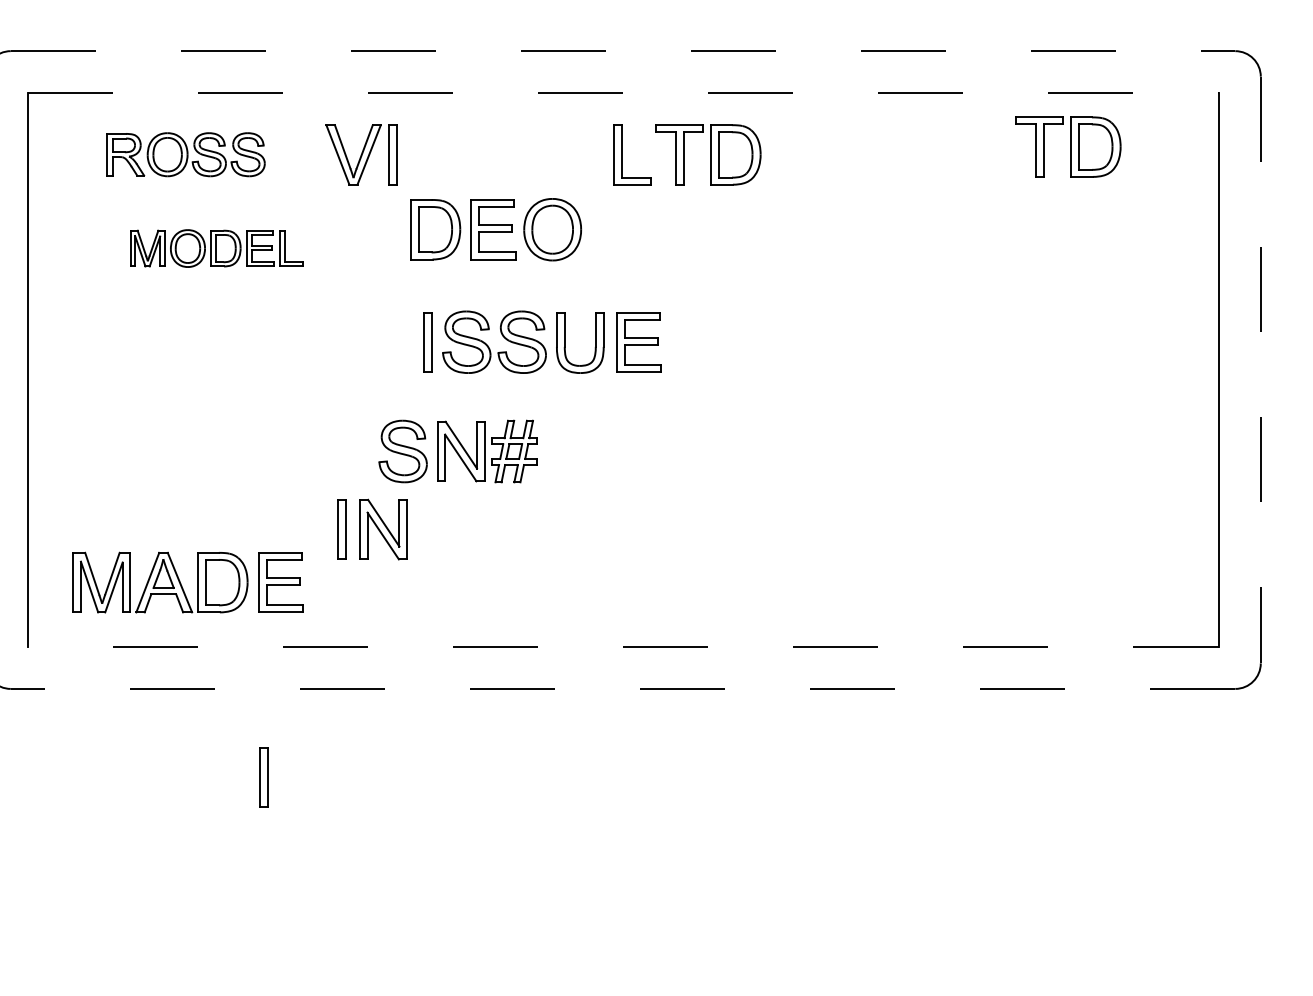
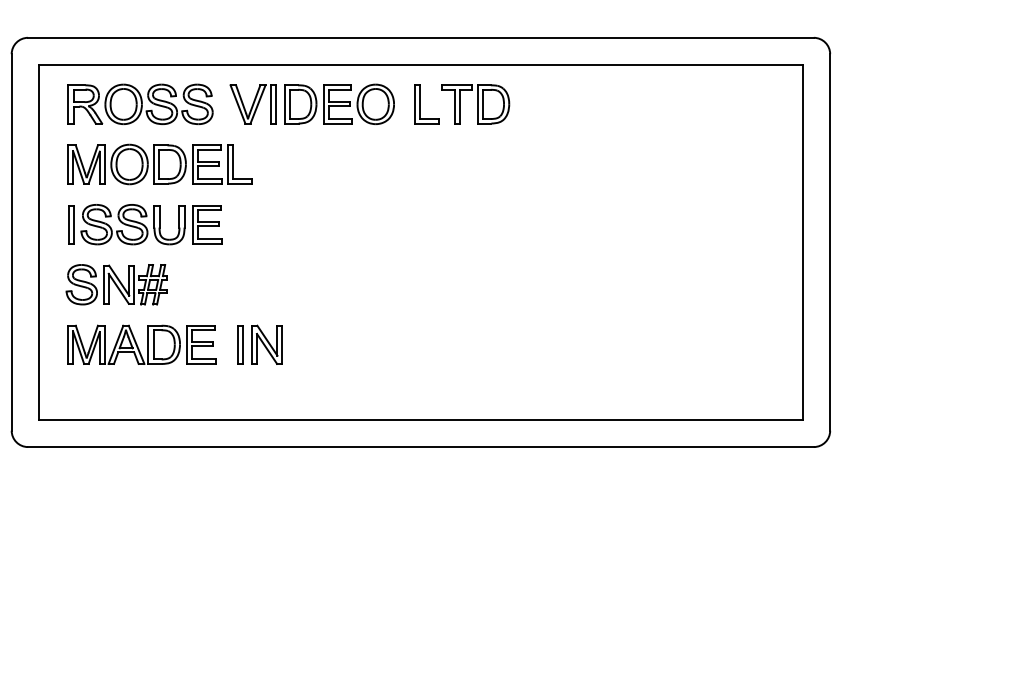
line: (622, 50) -> (420, 37), dashed -> solid
line: (623, 92) -> (421, 64), dashed -> solid
part: (1068, 147) -> (706, 99), removed
part: (186, 153) -> (140, 103), size x1.43
part: (496, 228) -> (339, 103), moved
part: (215, 248) -> (159, 164), size x1.67
part: (542, 342) -> (145, 224), moved
line: (1261, 370) -> (830, 242), dashed -> solid
part: (457, 451) -> (116, 284), moved
part: (187, 582) -> (141, 344), moved
line: (622, 645) -> (420, 419), dashed -> solid
line: (622, 689) -> (420, 447), dashed -> solid
part: (263, 776) -> (190, 503), removed

